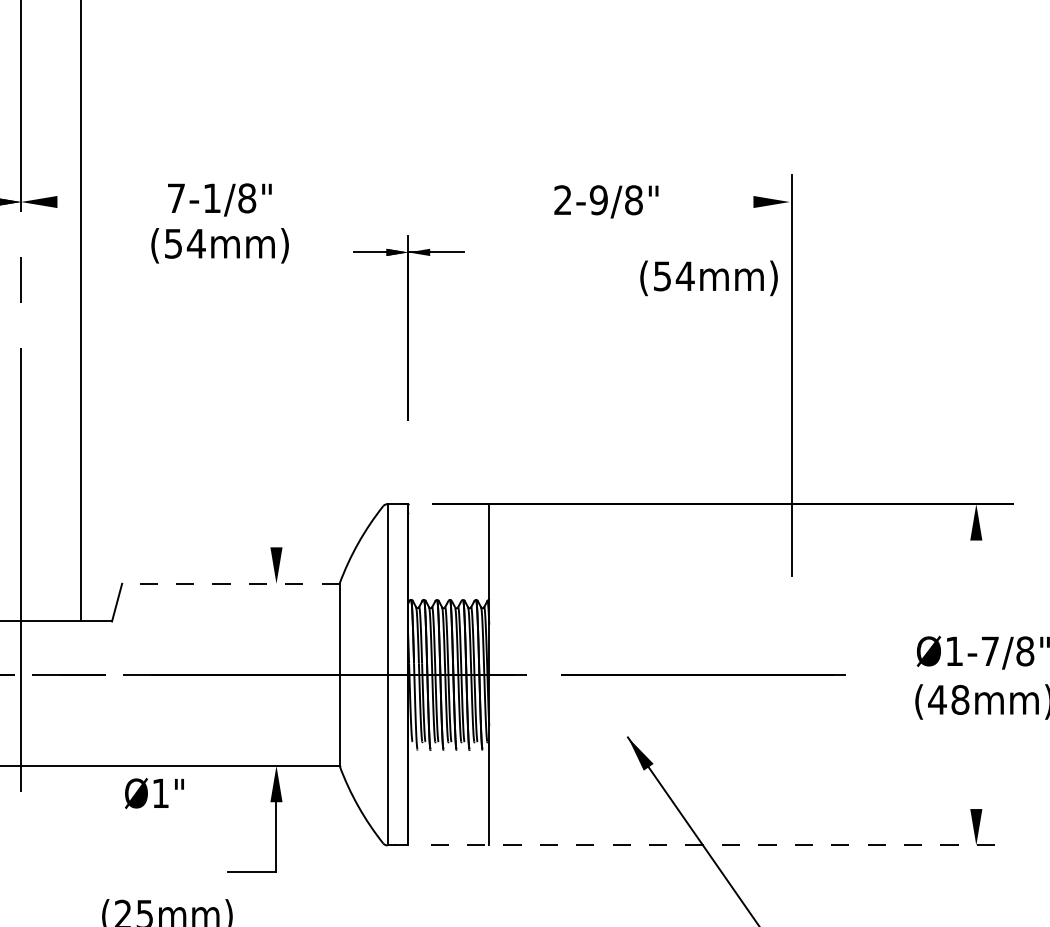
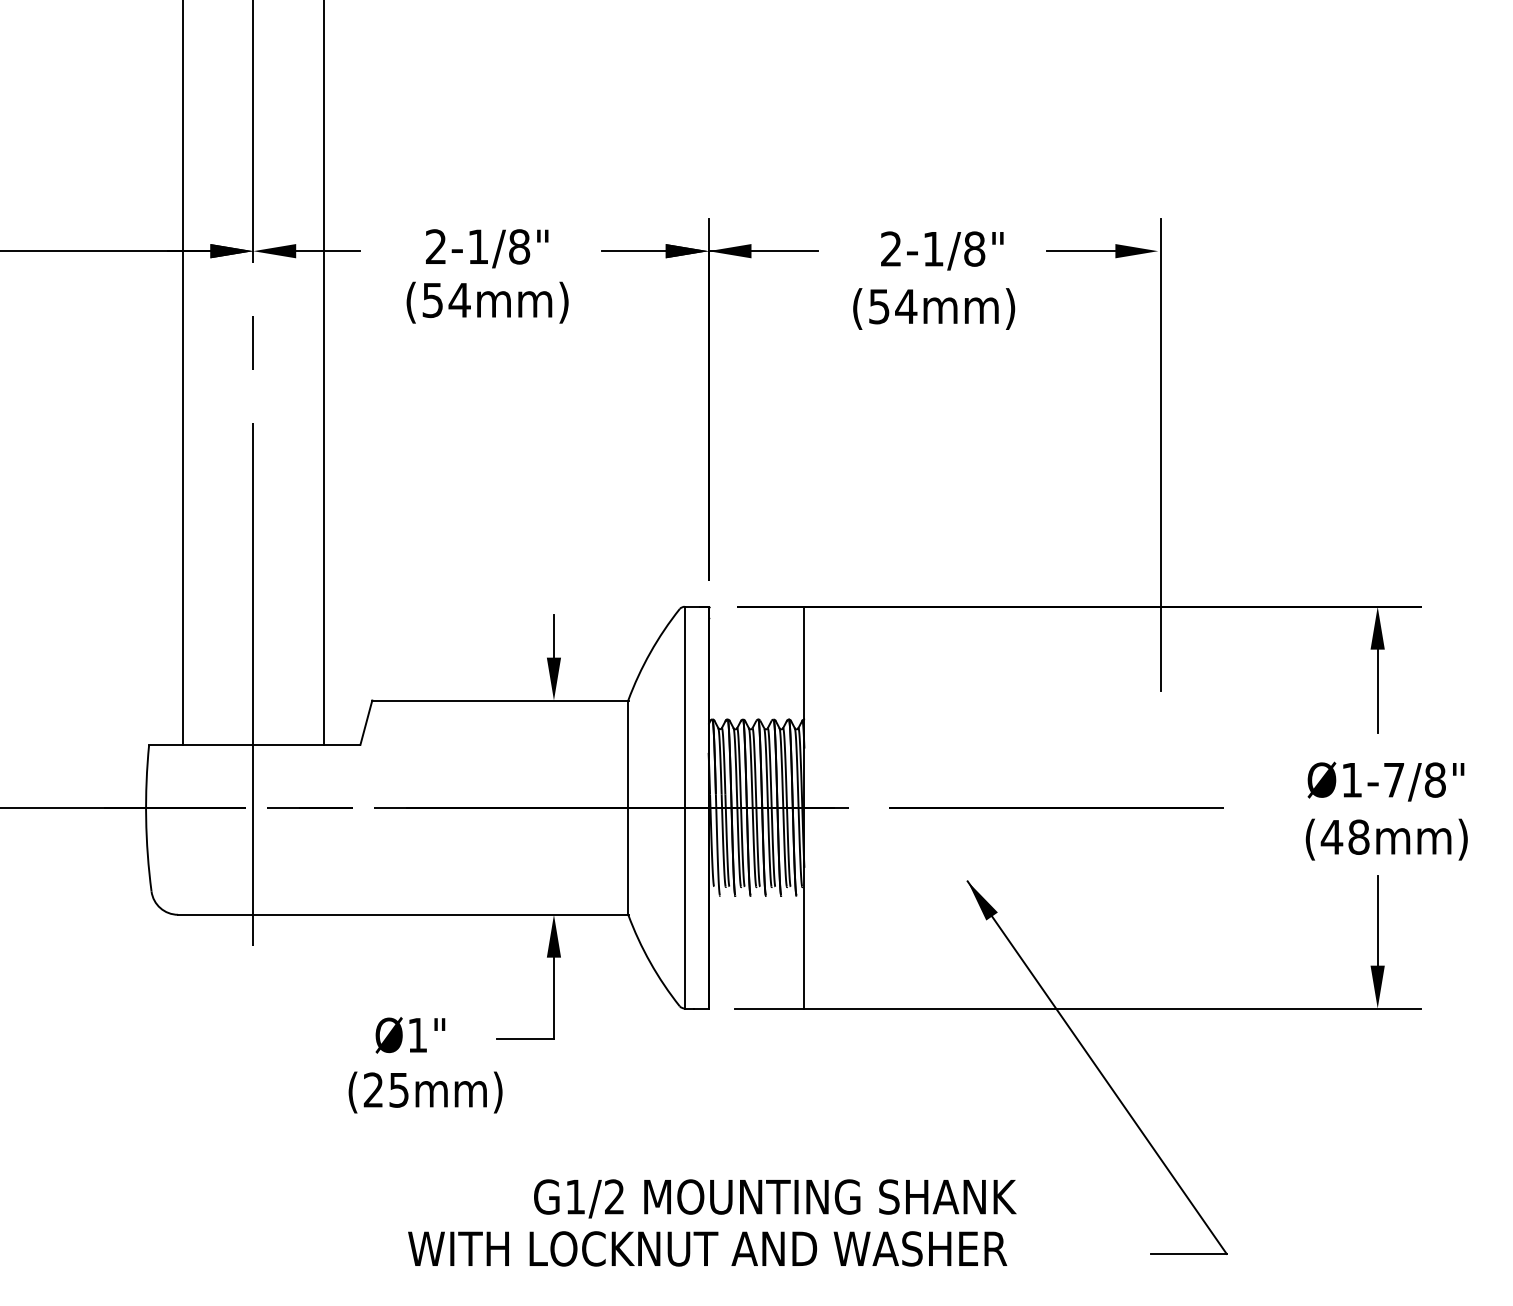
text: (176, 198) -> (436, 246), 7-1/8" -> 2-1/8"
text: (598, 199) -> (932, 248), 2-9/8" -> 2-1/8"
line: (84, 202) -> (327, 251), added
line: (723, 202) -> (1080, 251), added
text: (709, 277) -> (934, 308), moved
part: (408, 328) -> (709, 399), size x1.67
line: (276, 528) -> (553, 635), added
line: (976, 576) -> (1377, 691), added
line: (230, 583) -> (499, 700), dashed -> solid
line: (976, 770) -> (1377, 920), added
text: (154, 793) -> (410, 1035), moved
line: (721, 845) -> (1077, 1008), dashed -> solid

